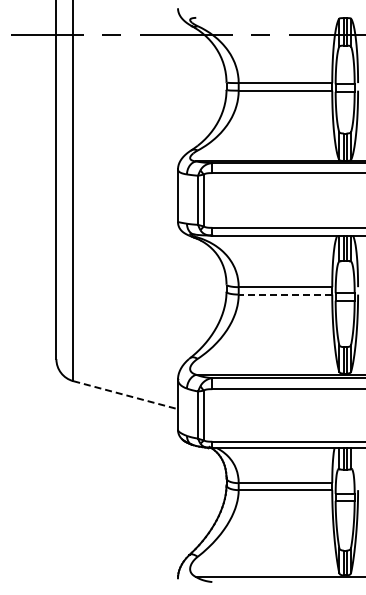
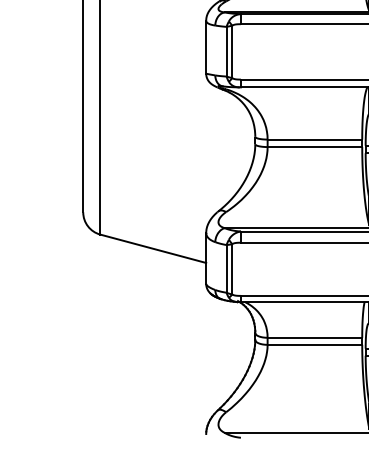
line: (285, 294) -> (314, 146), dashed -> solid
line: (126, 395) -> (154, 249), dashed -> solid

